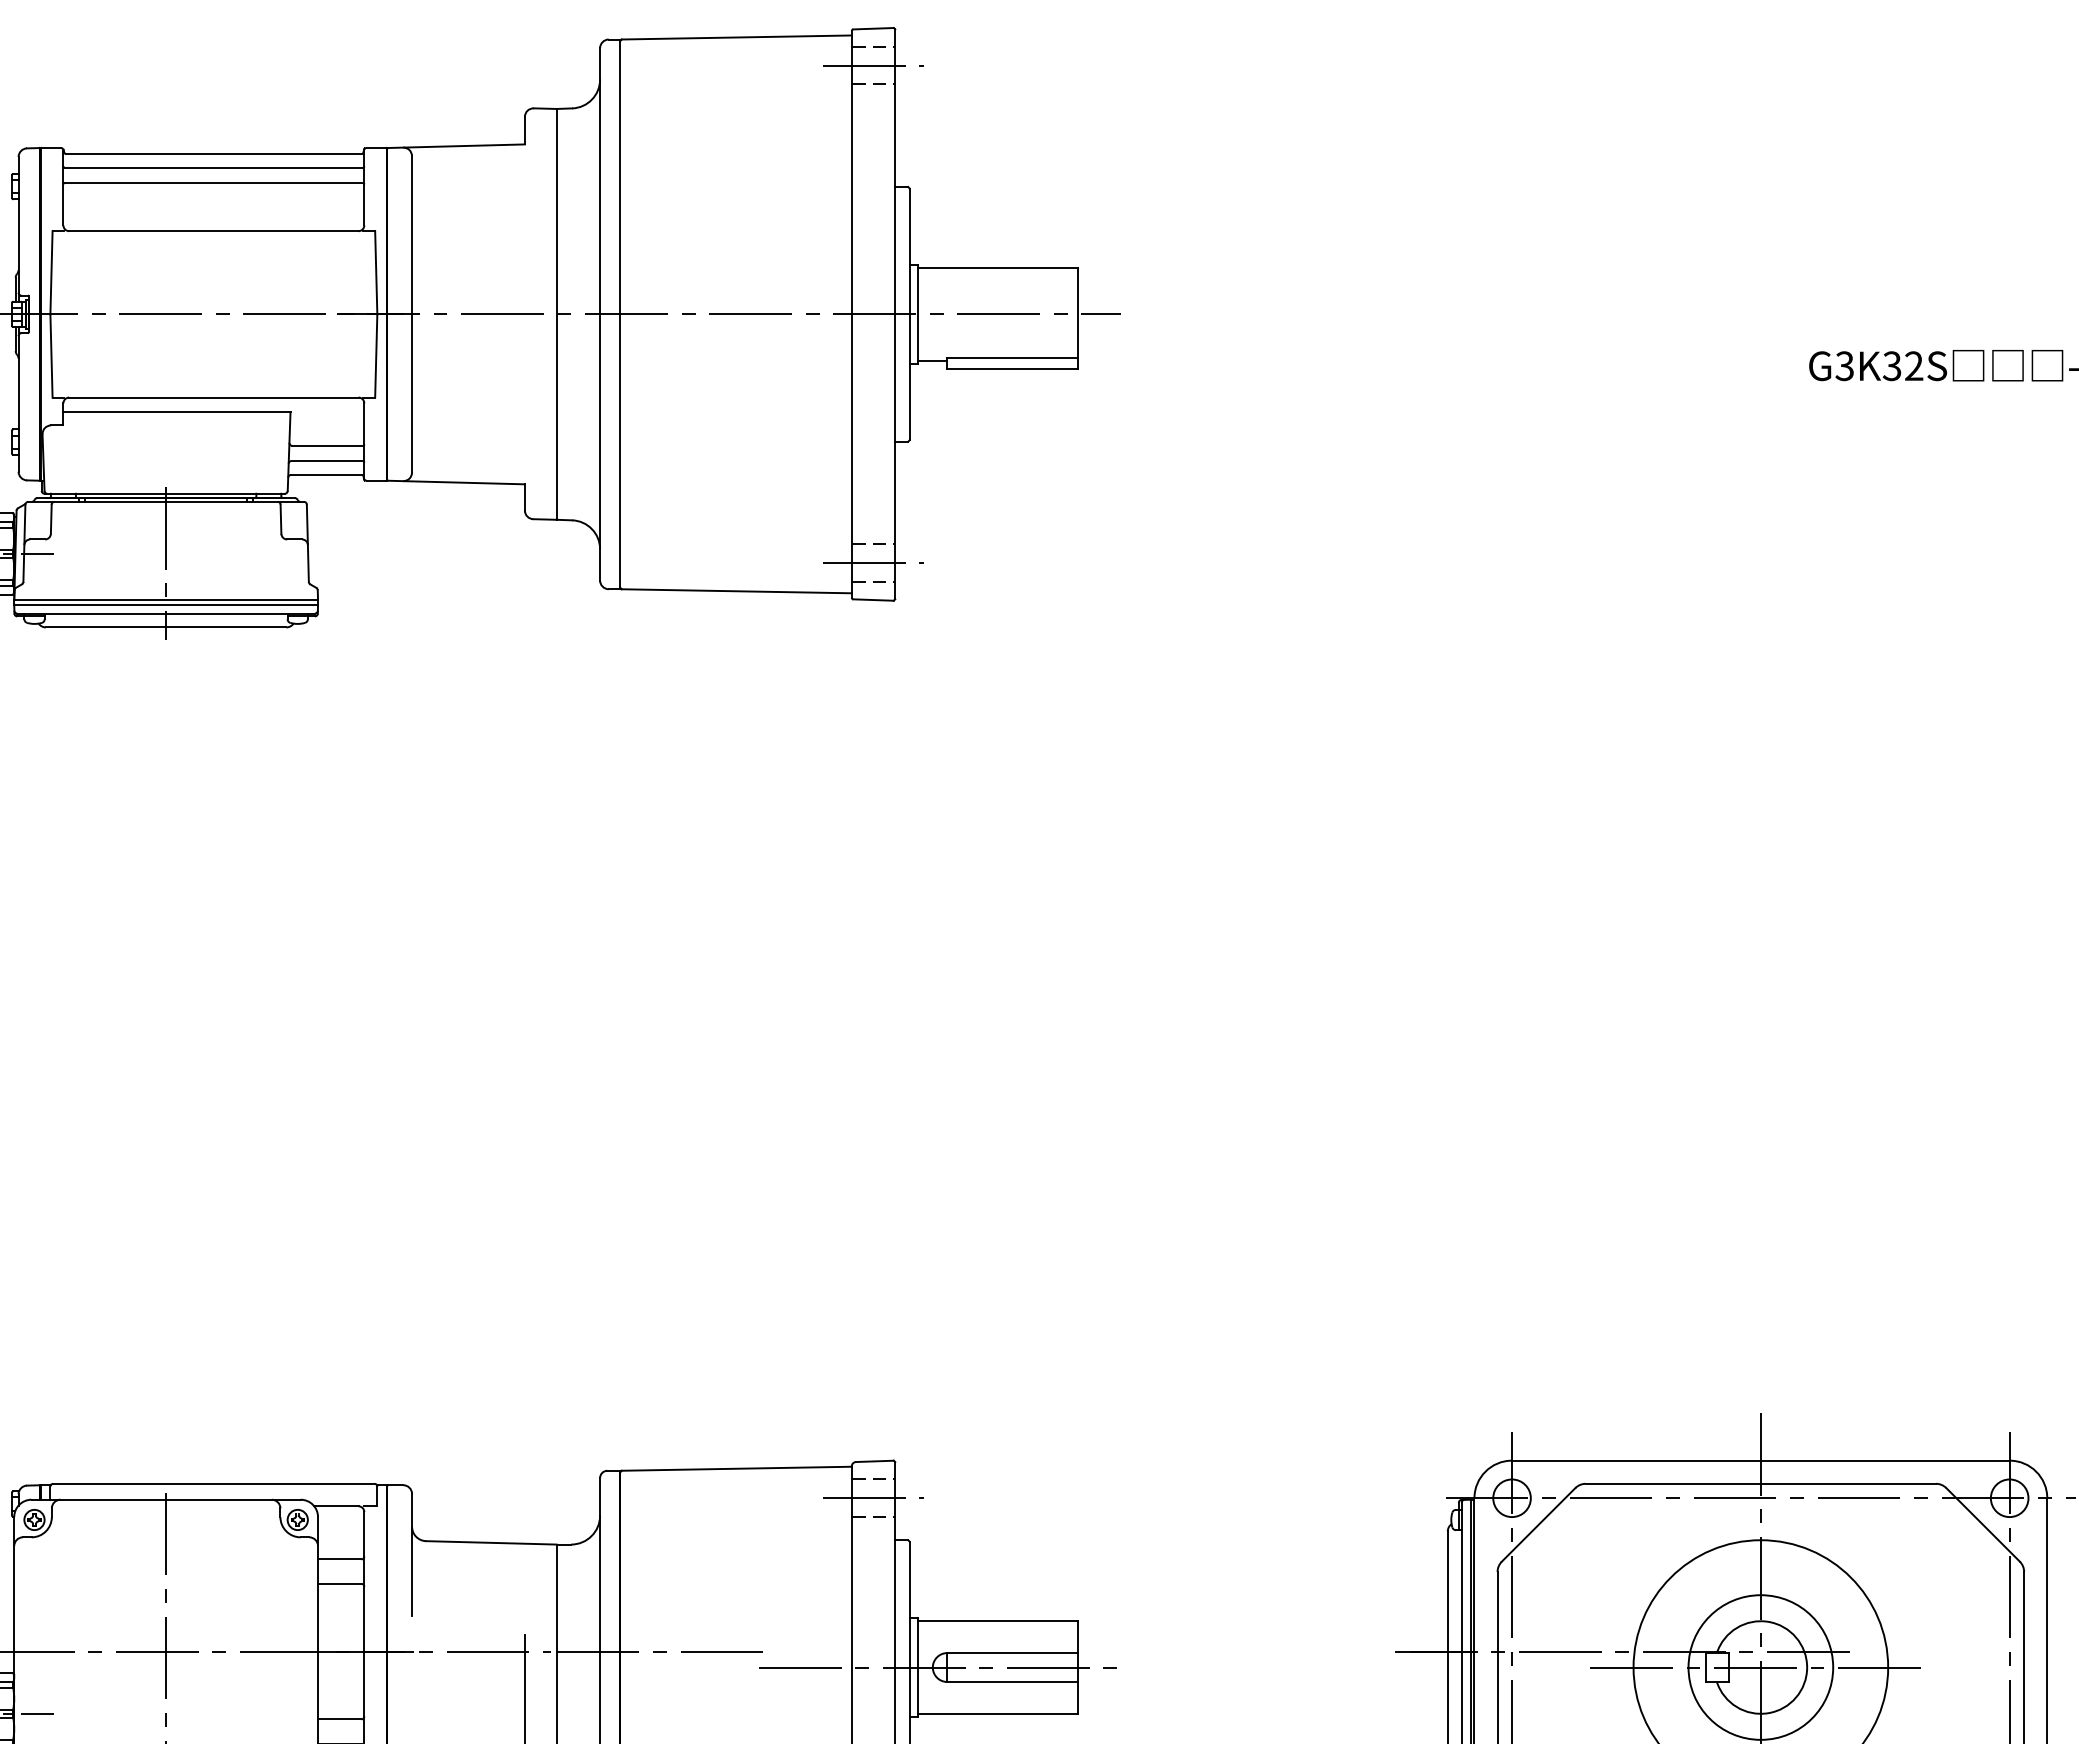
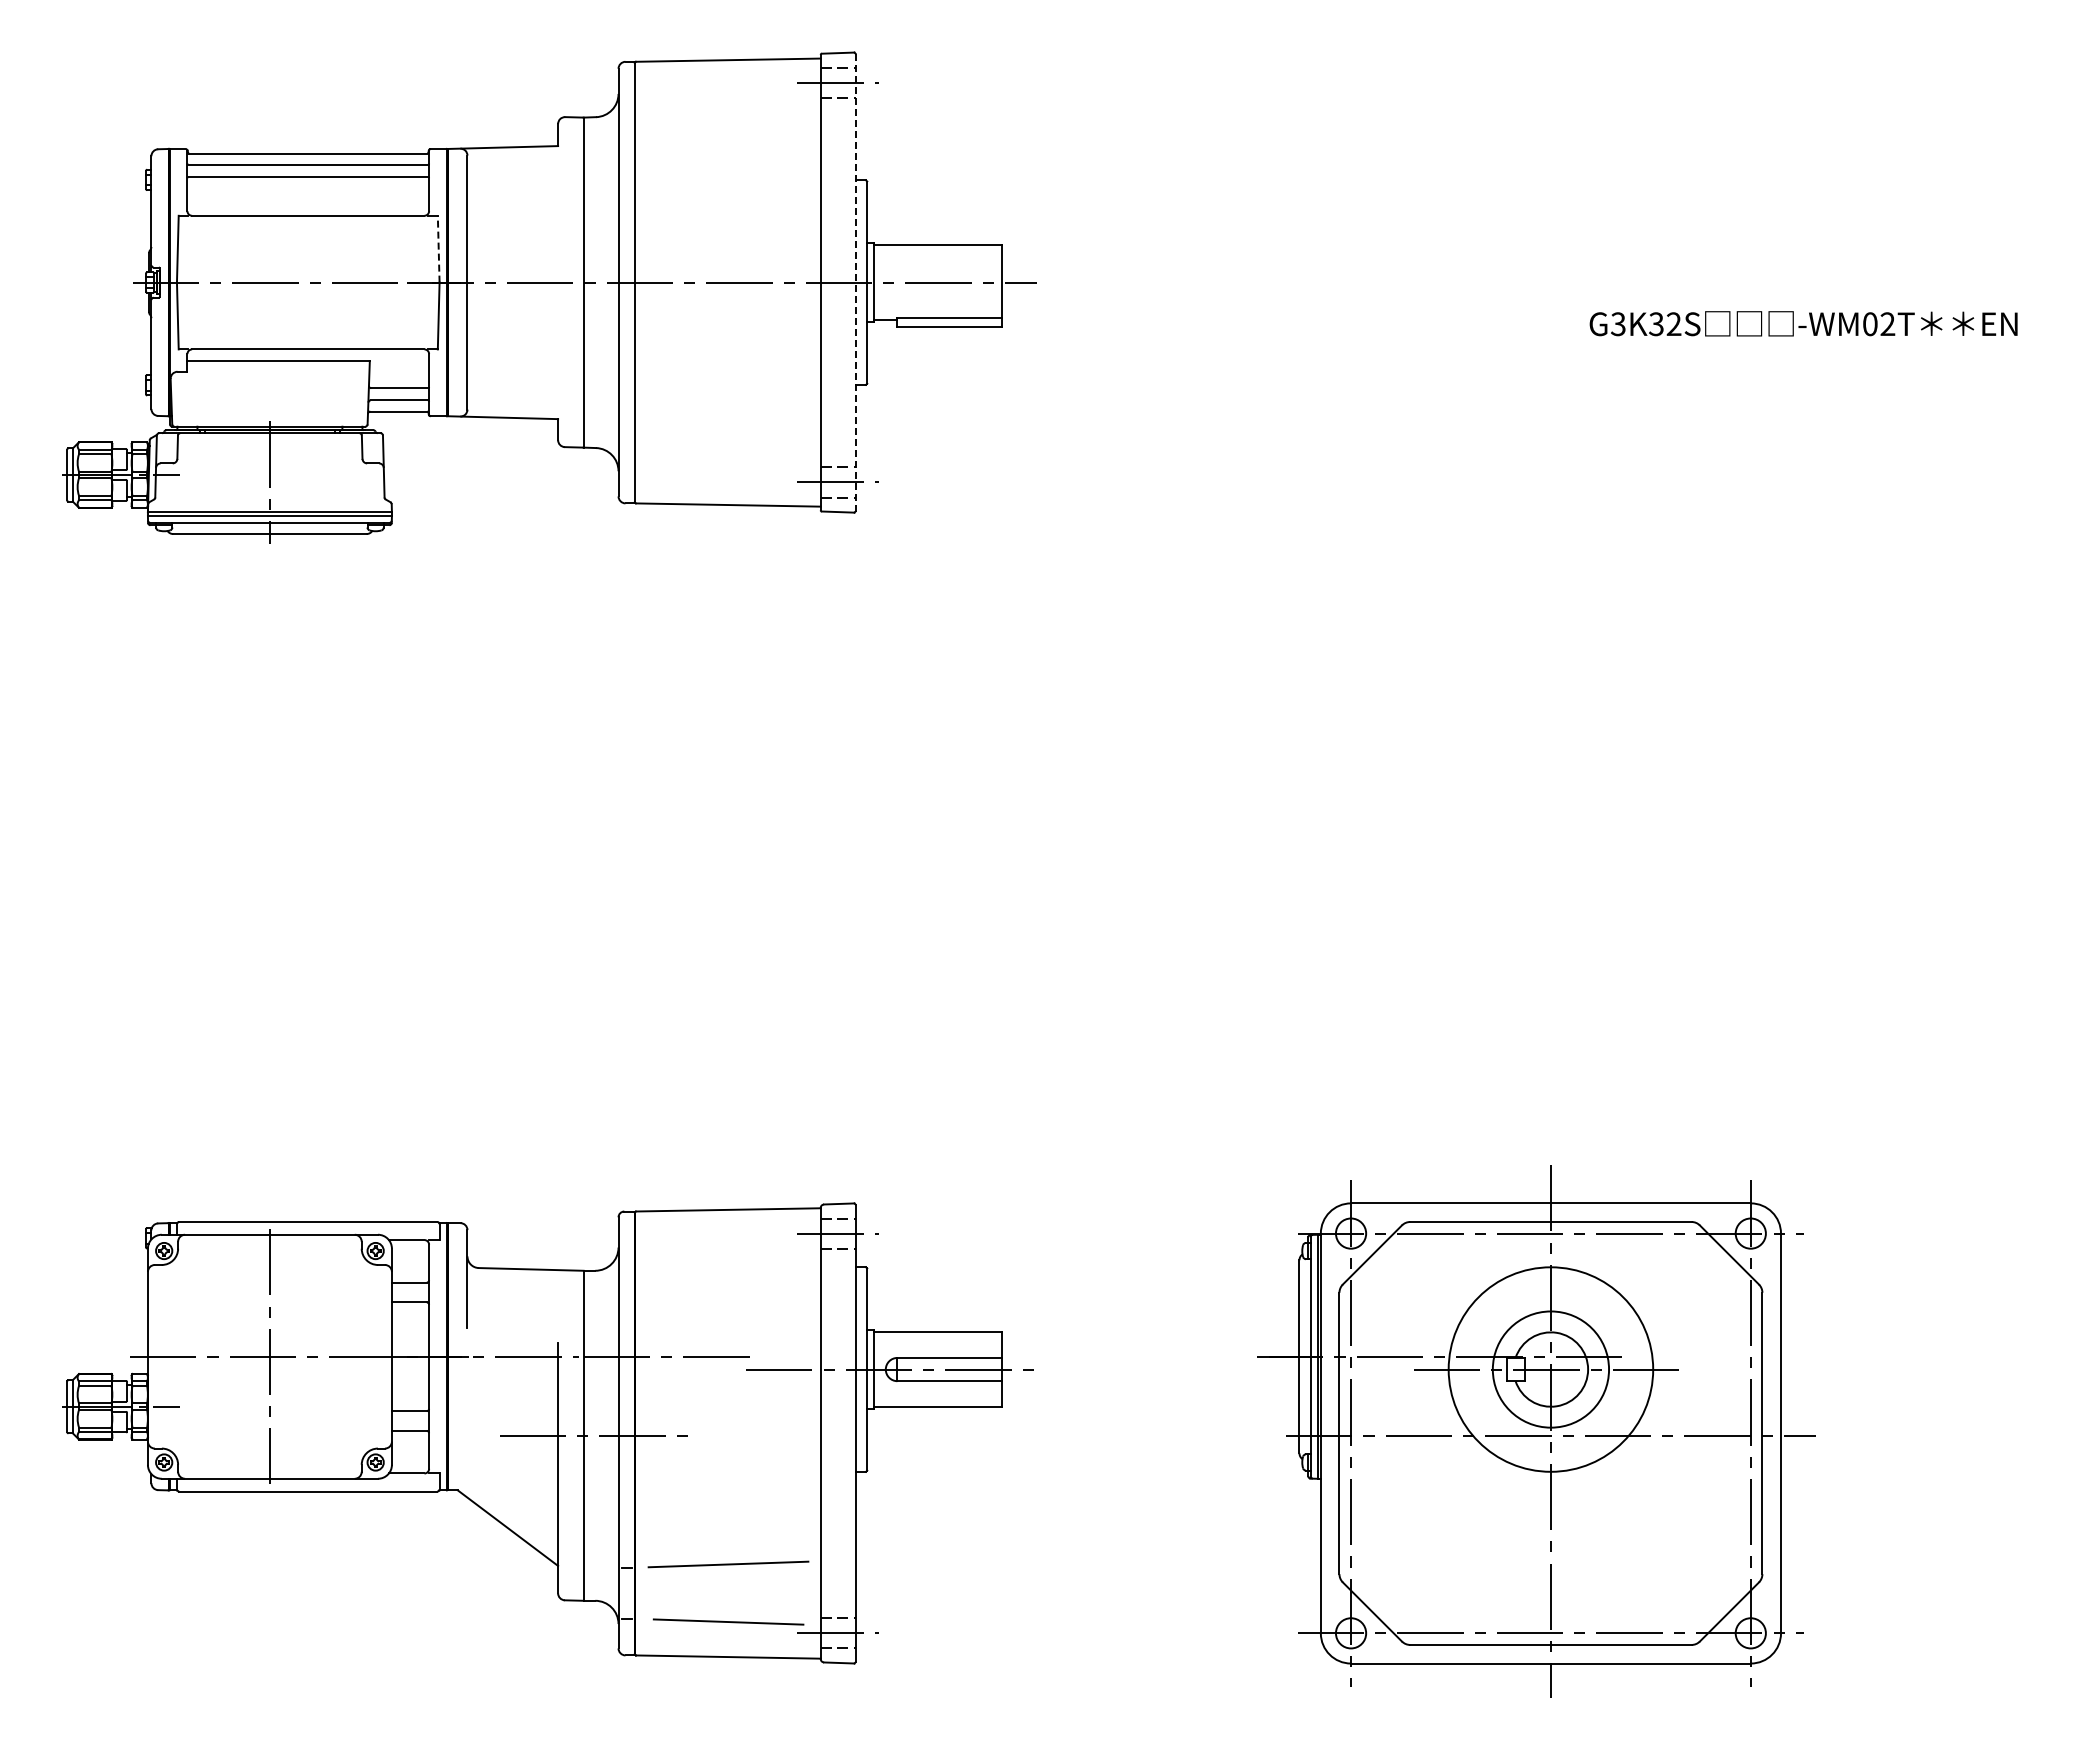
line: (375, 271) -> (438, 248), solid -> dashed
line: (895, 314) -> (855, 282), solid -> dashed

